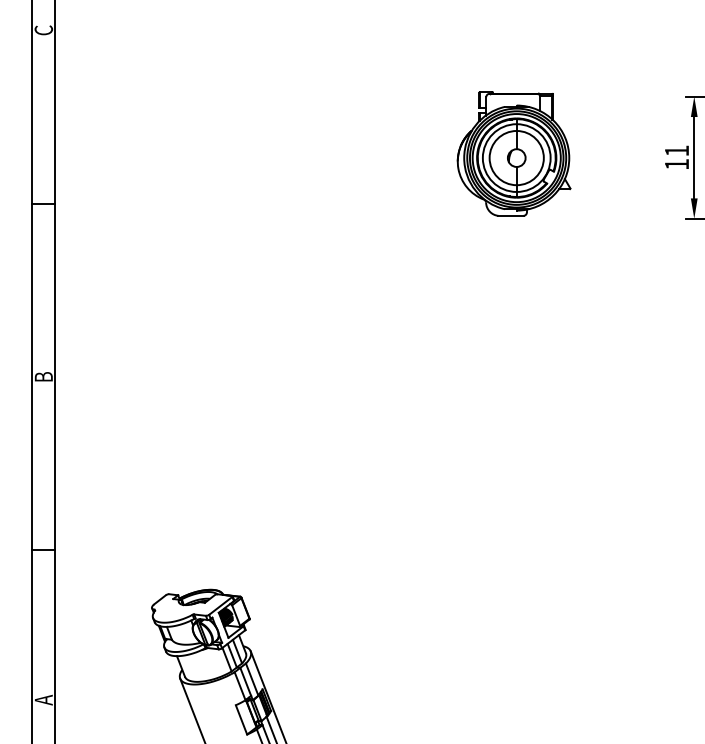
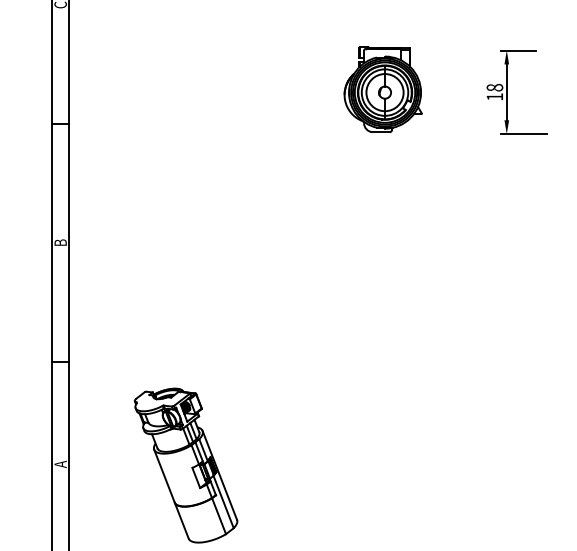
text: (676, 150) -> (494, 87), 11 -> 18

